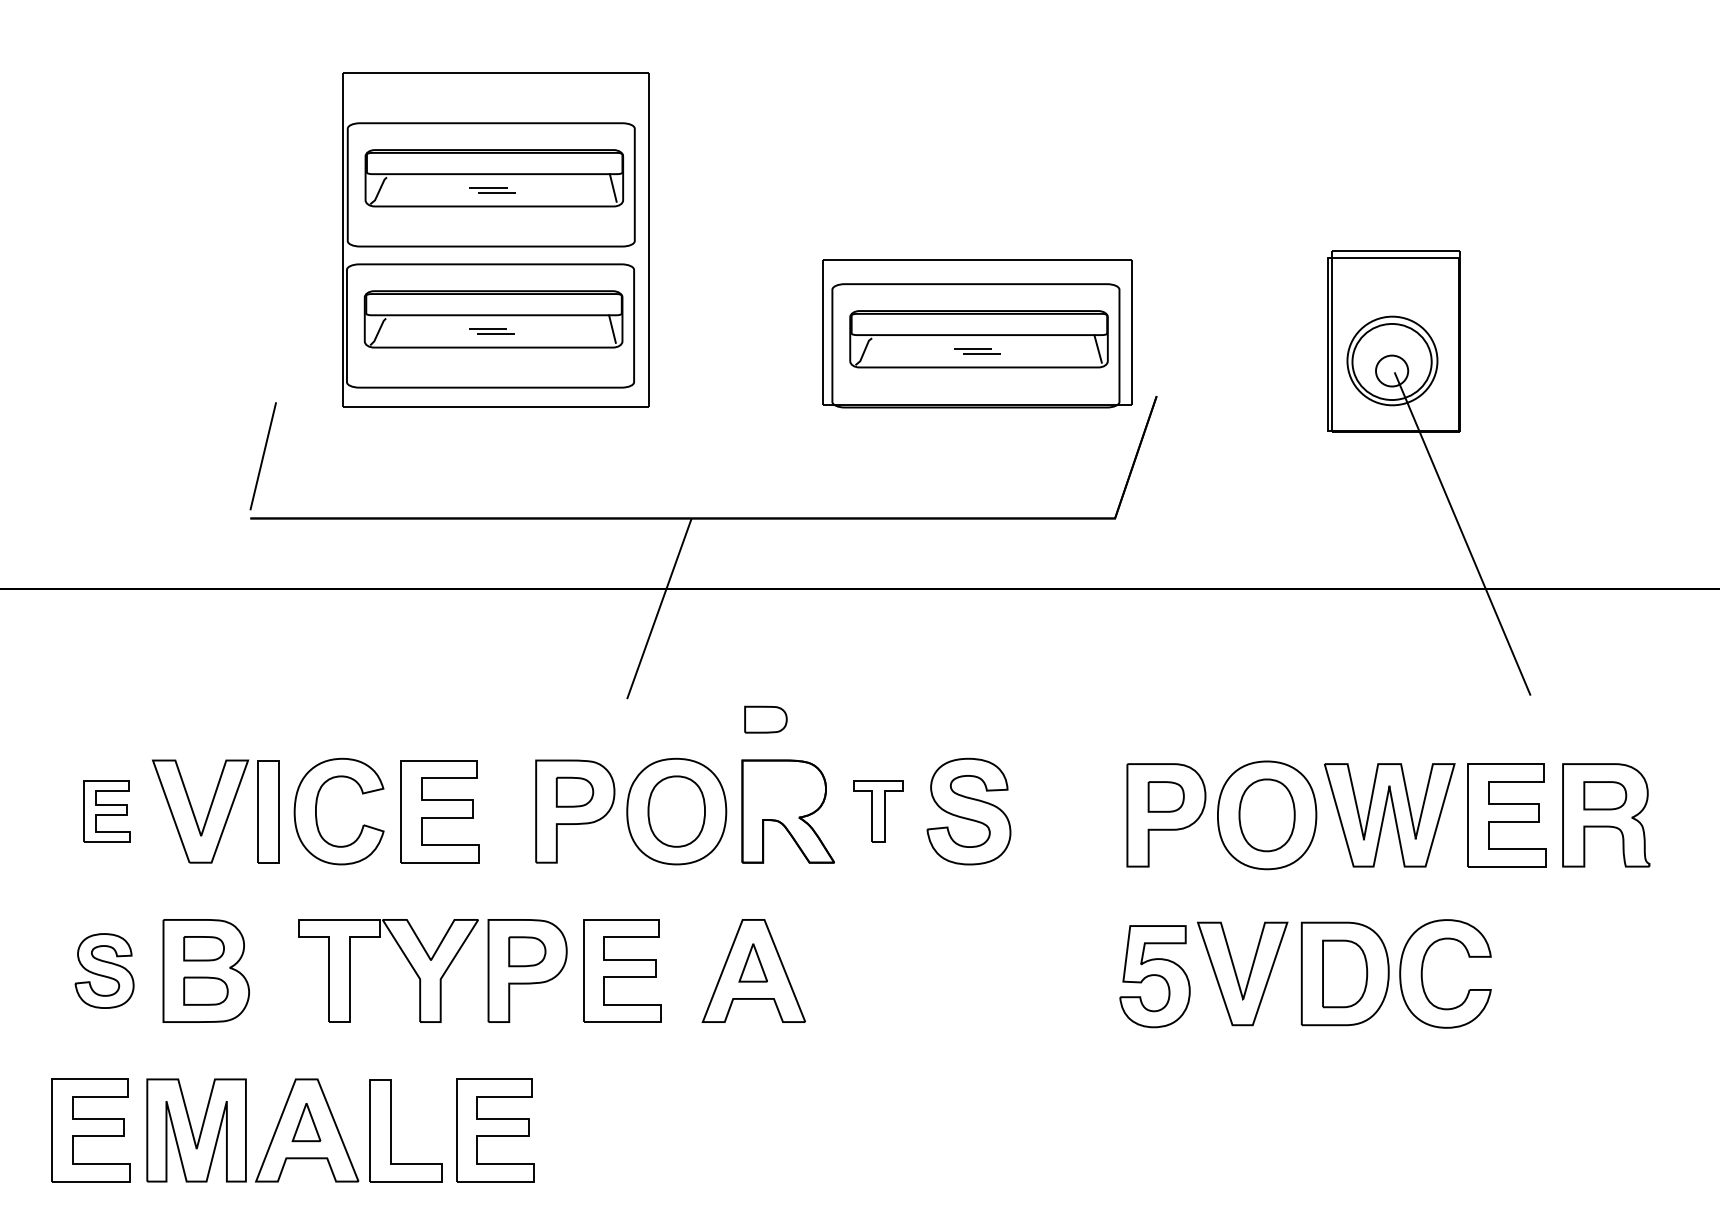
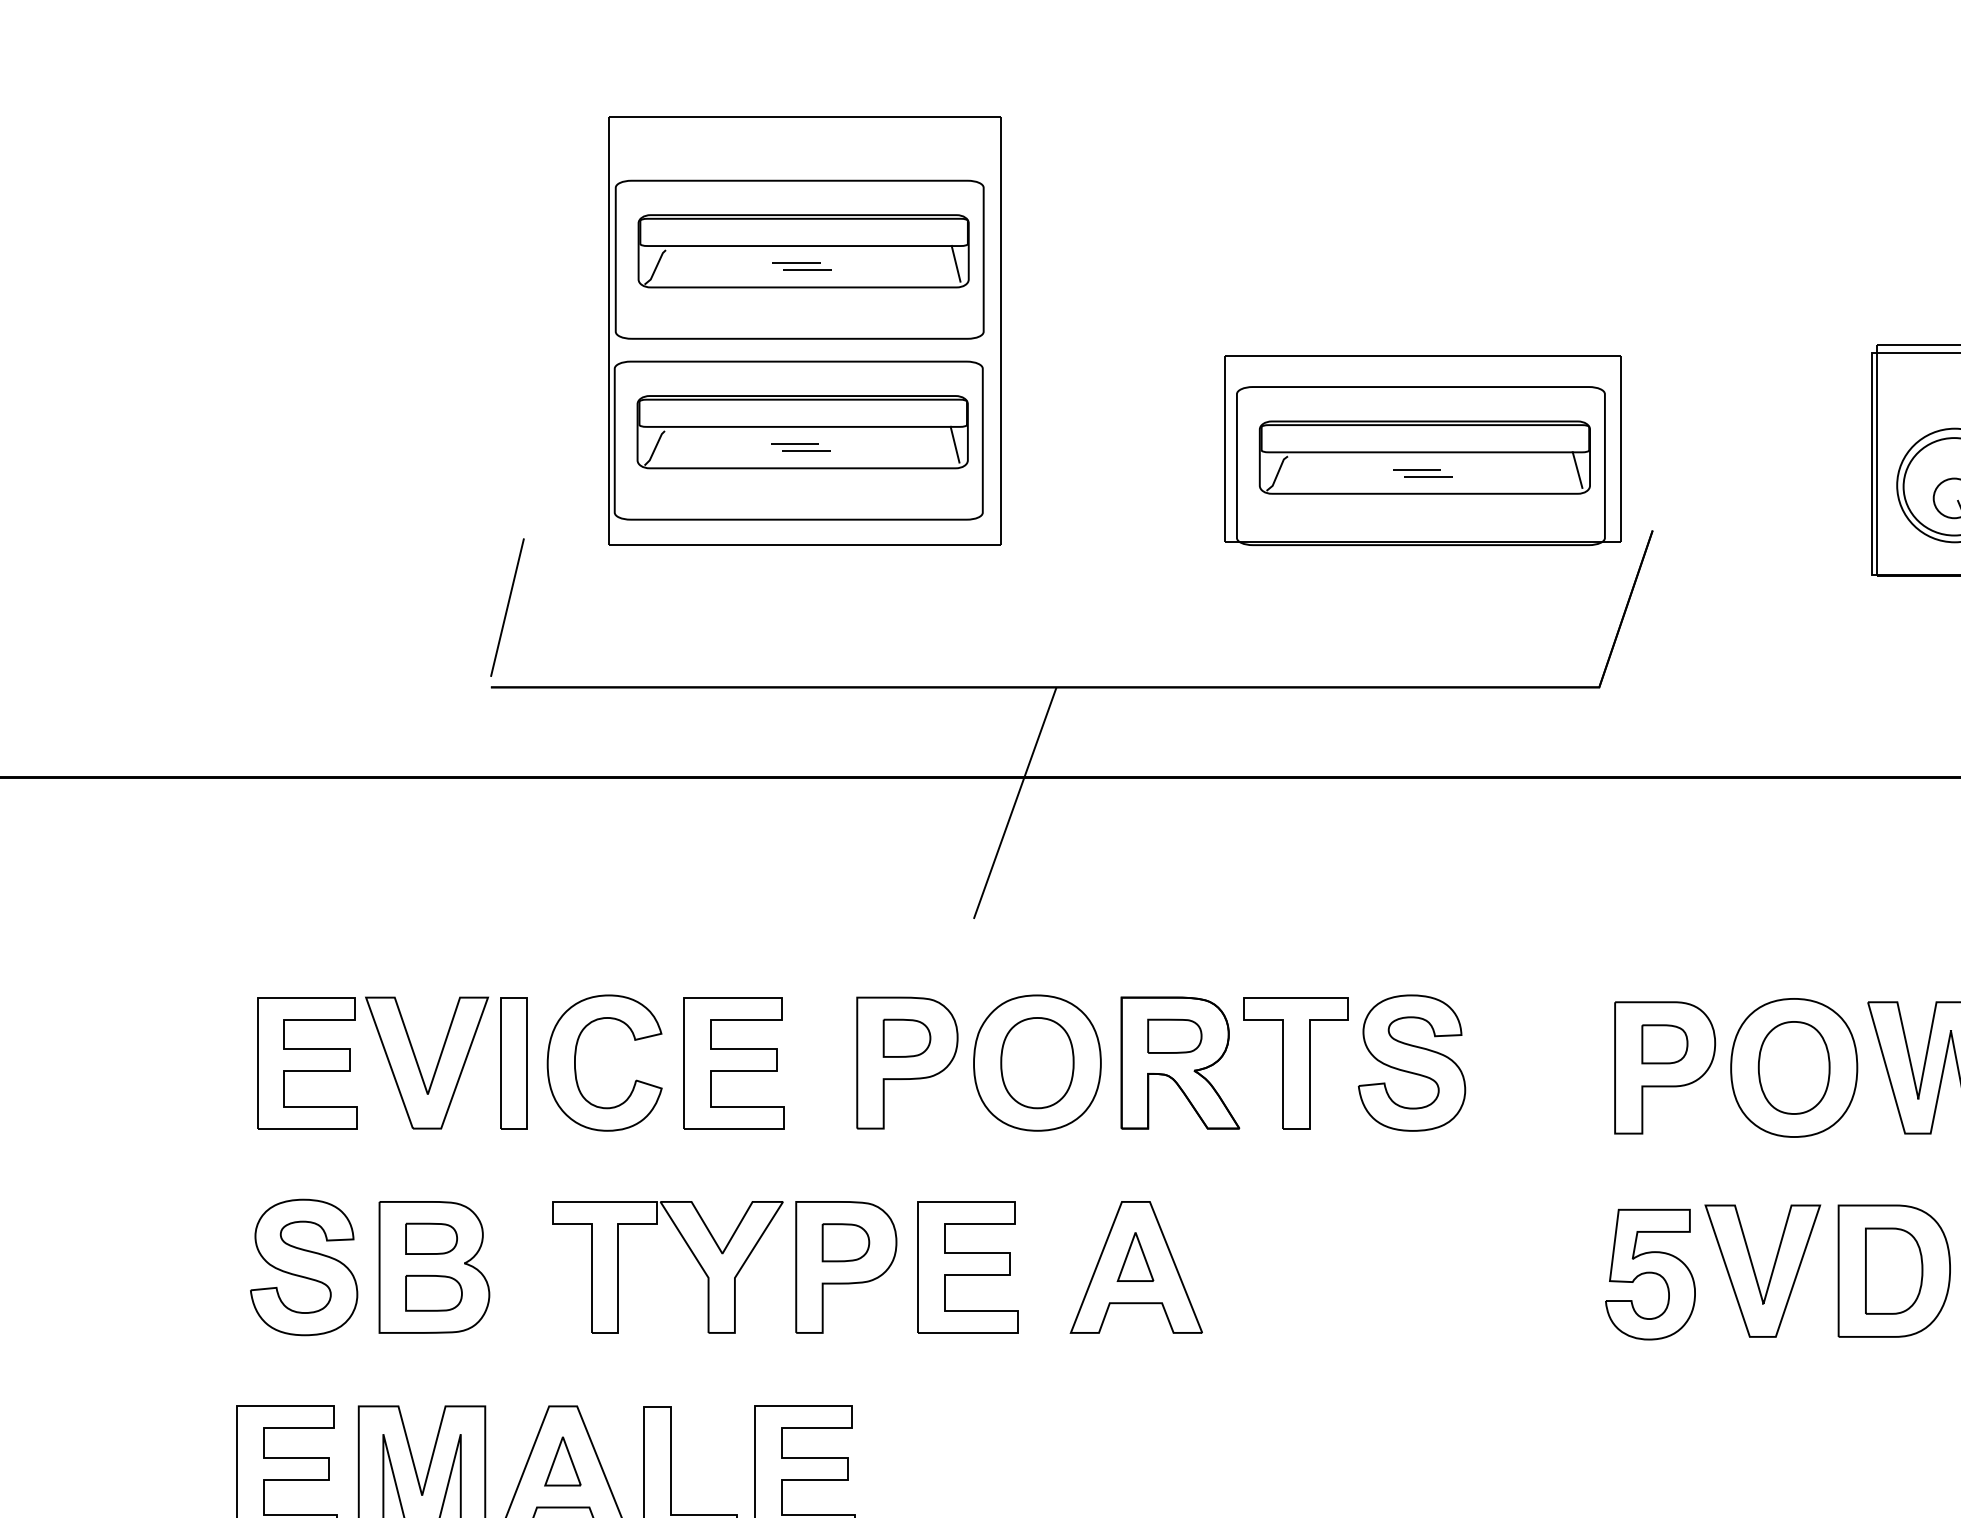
part: (765, 719) -> (1174, 1036), moved
part: (106, 811) -> (306, 1062), size x1.67
part: (878, 811) -> (1296, 1062), size x1.67
part: (104, 970) -> (303, 1266), size x1.43

